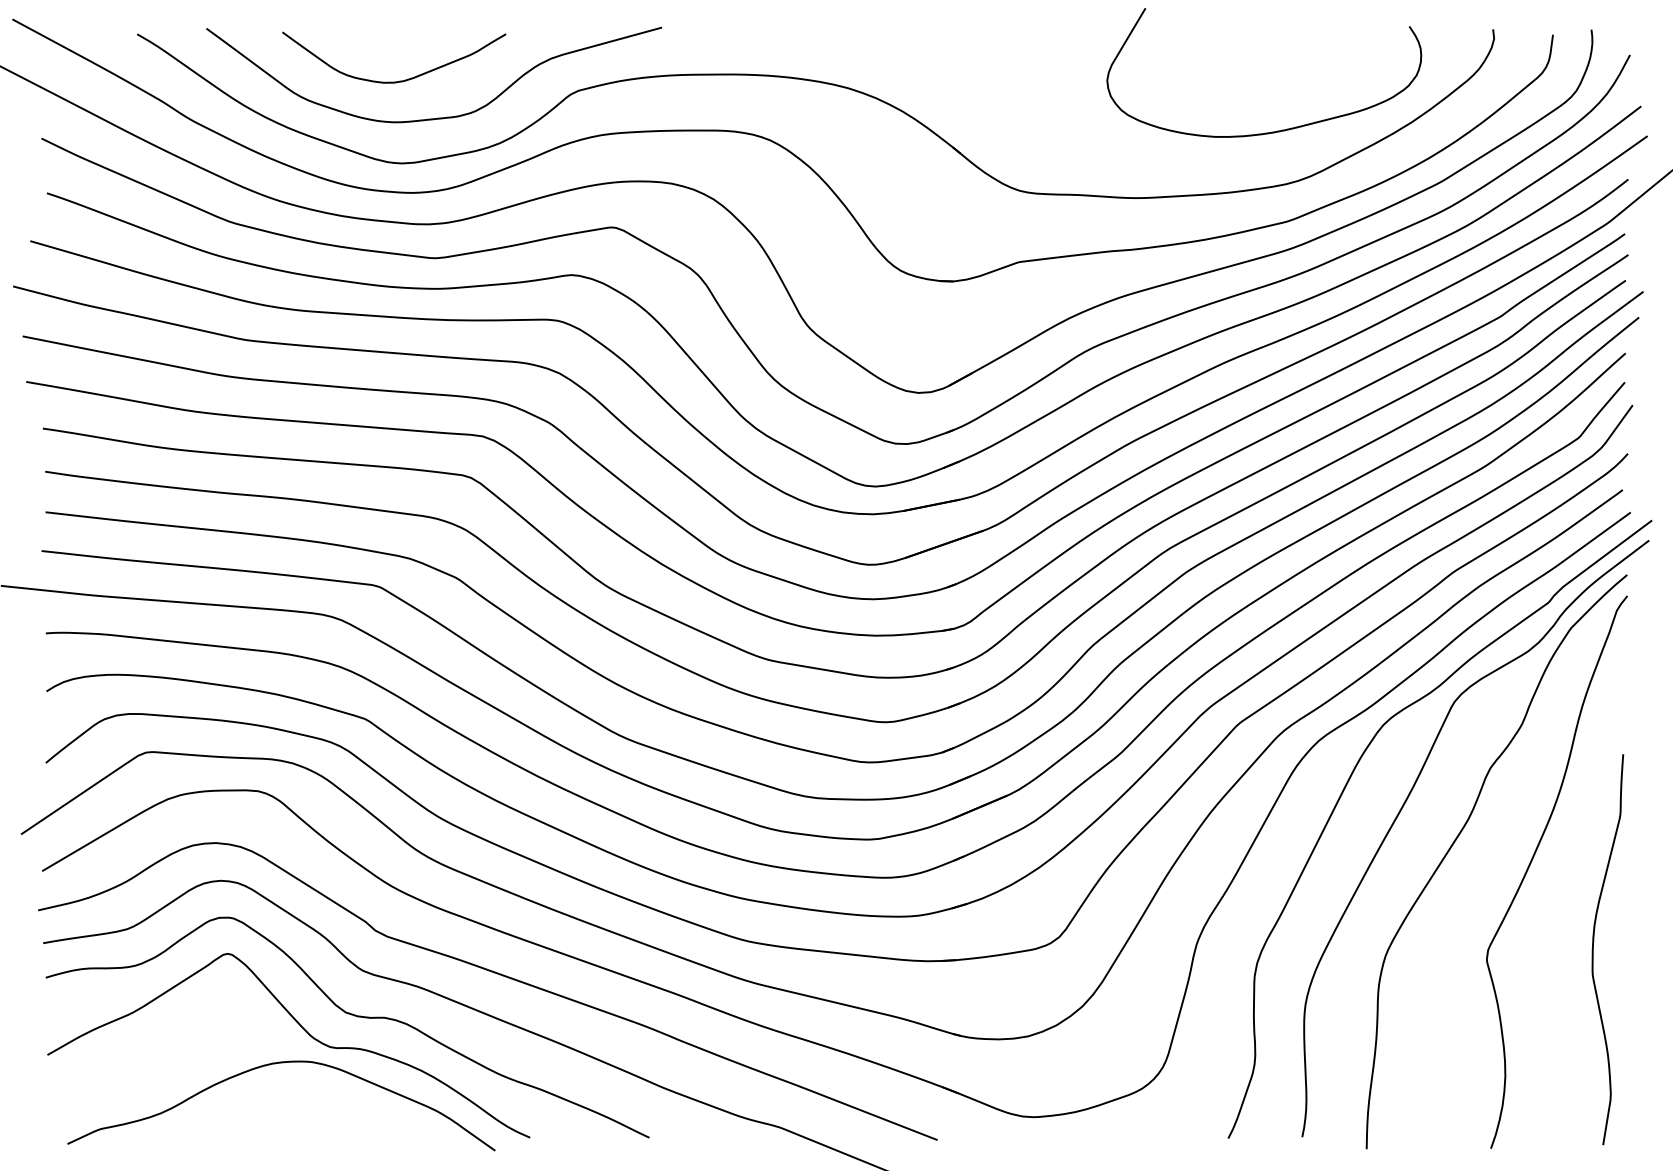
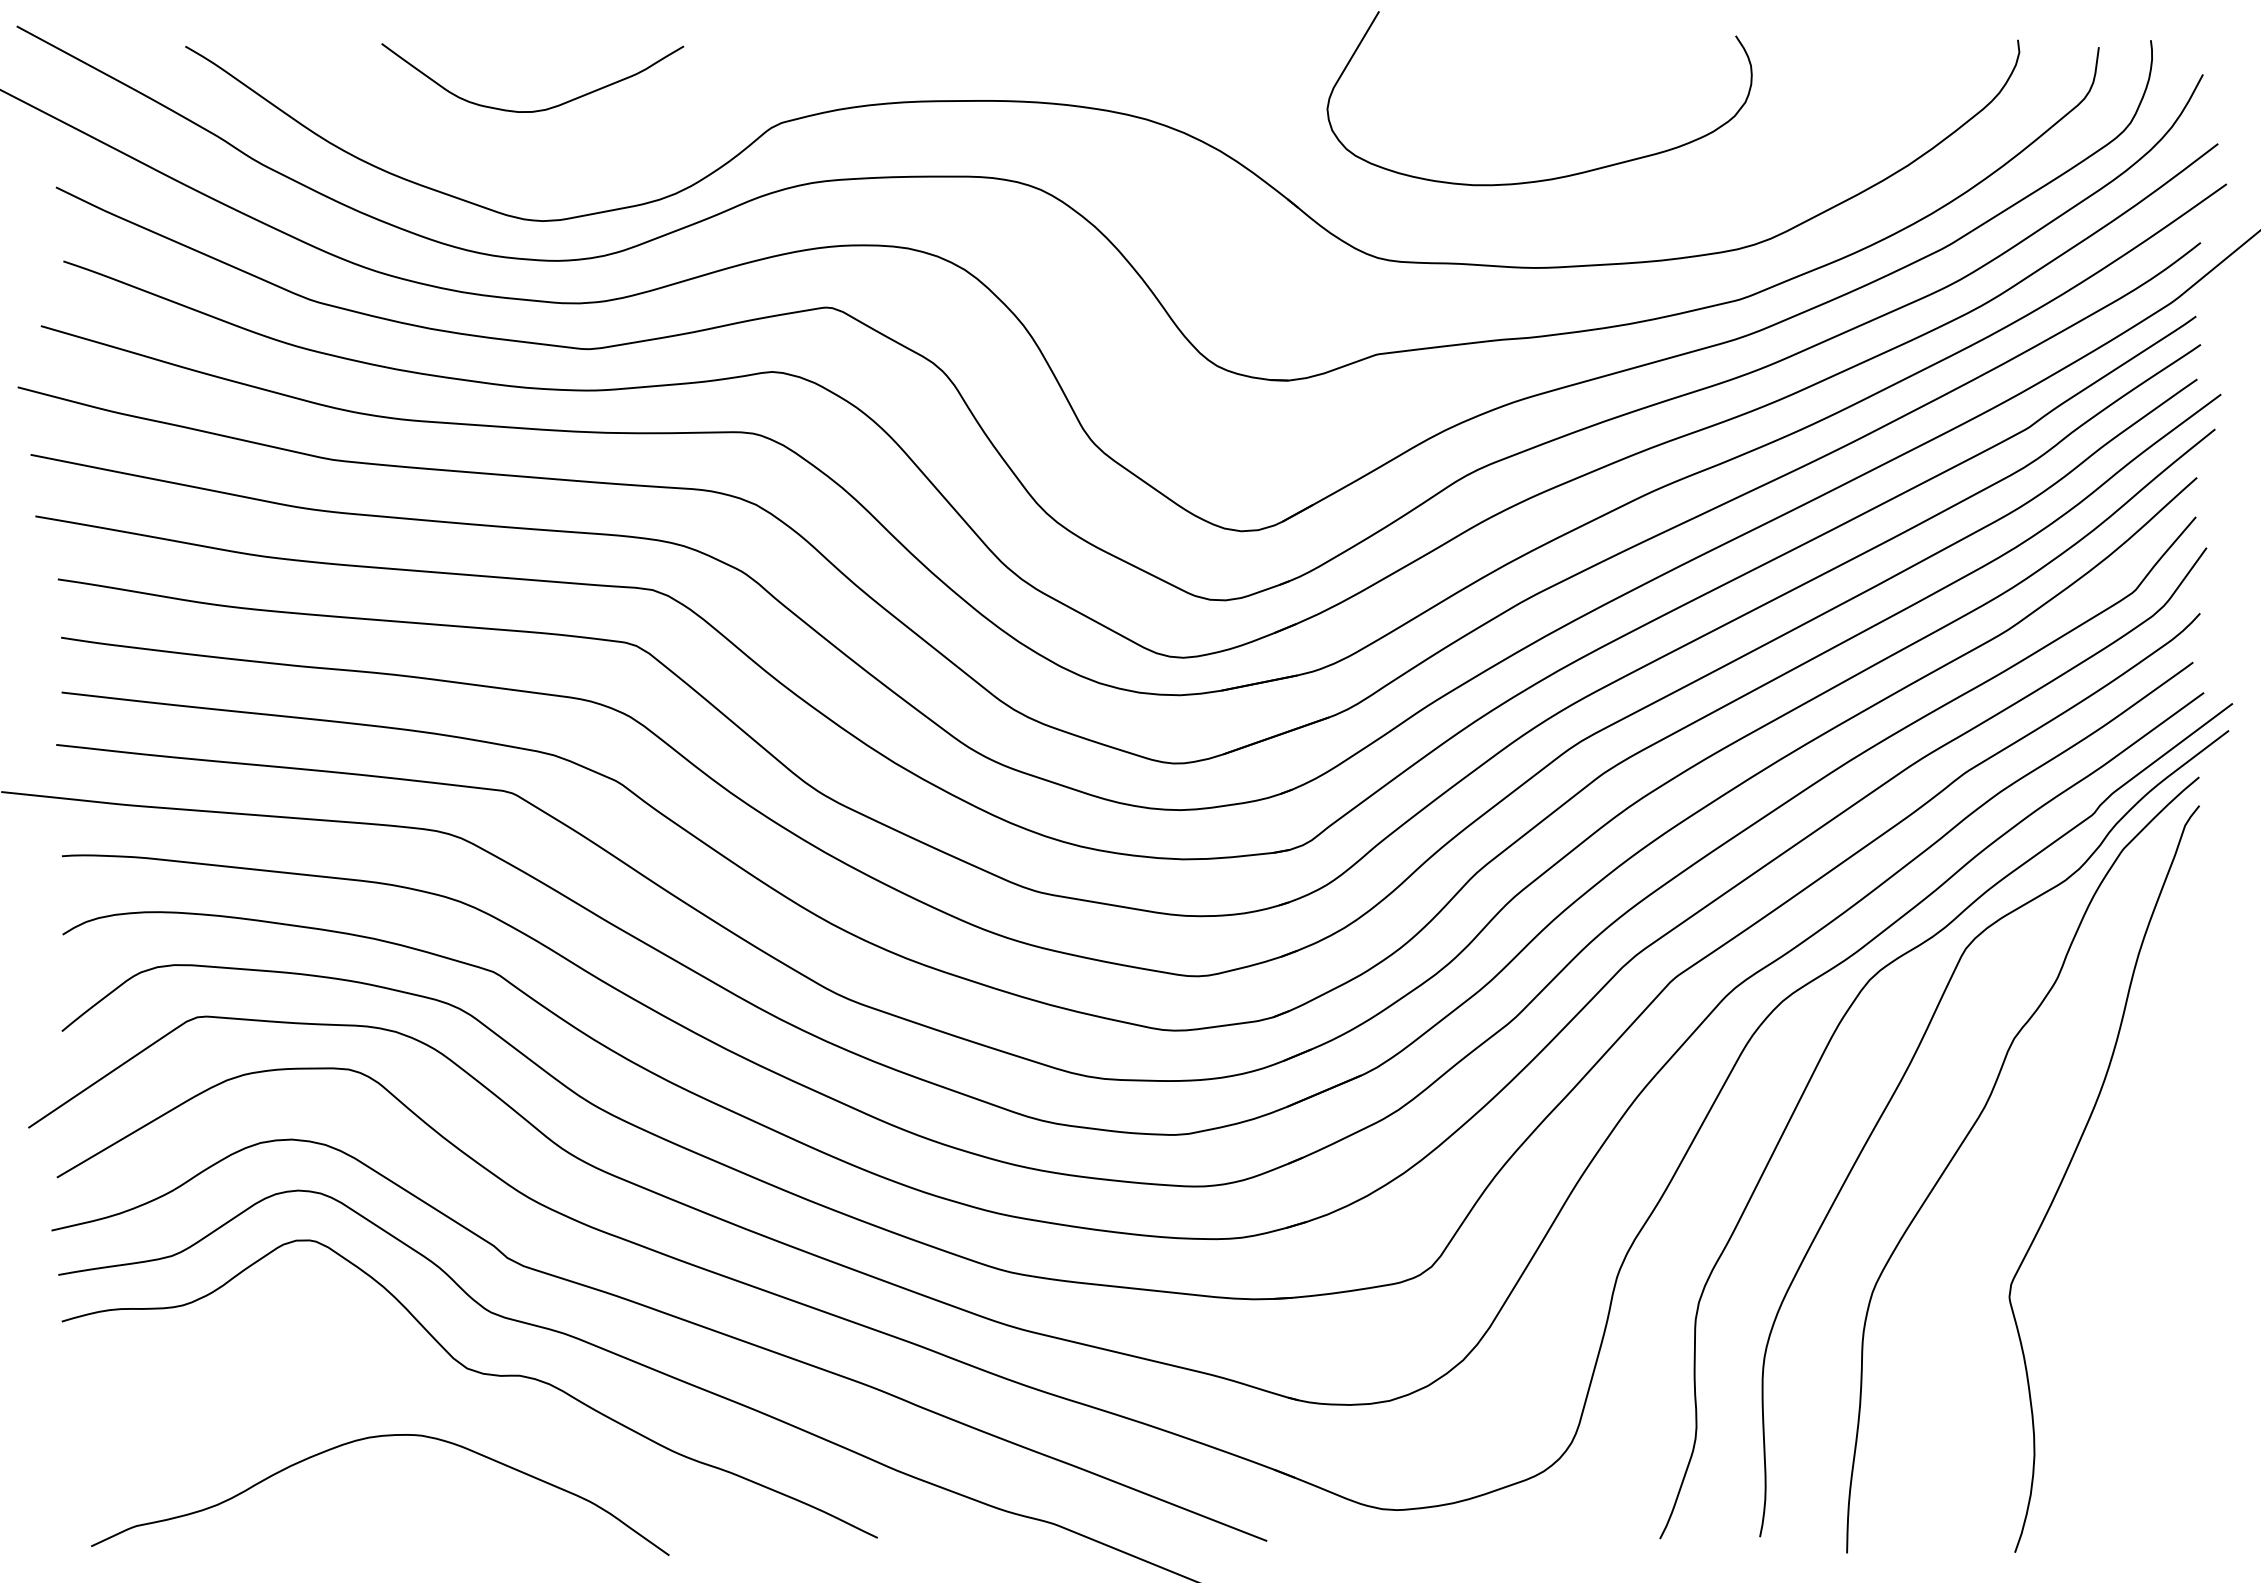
curve: (436, 117) -> (590, 159), removed
curve: (1275, 131) -> (1554, 177), moved
curve: (1593, 949) -> (2153, 1283), removed
curve: (303, 1030) -> (410, 1392), removed

